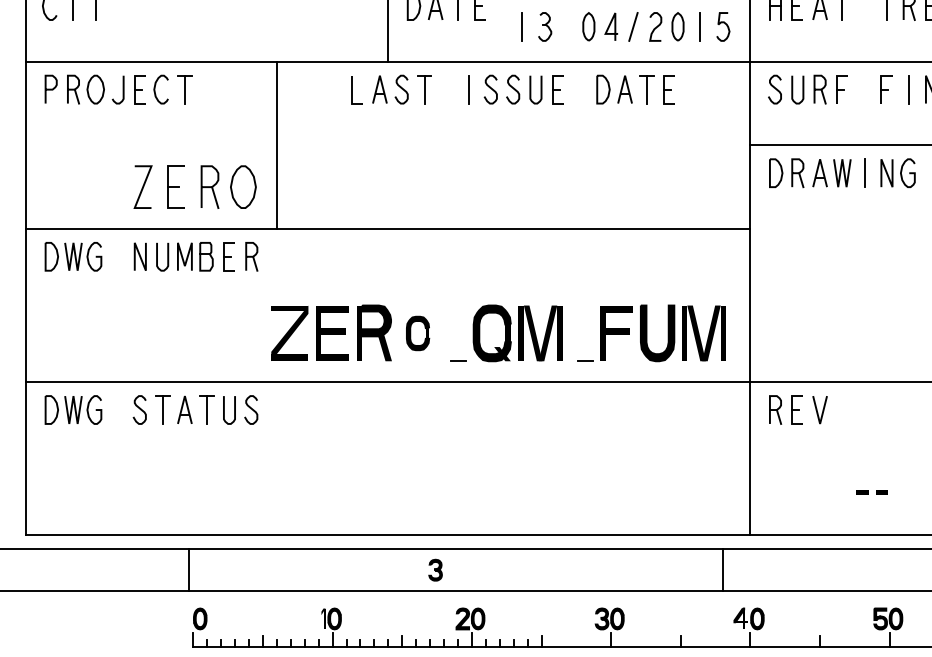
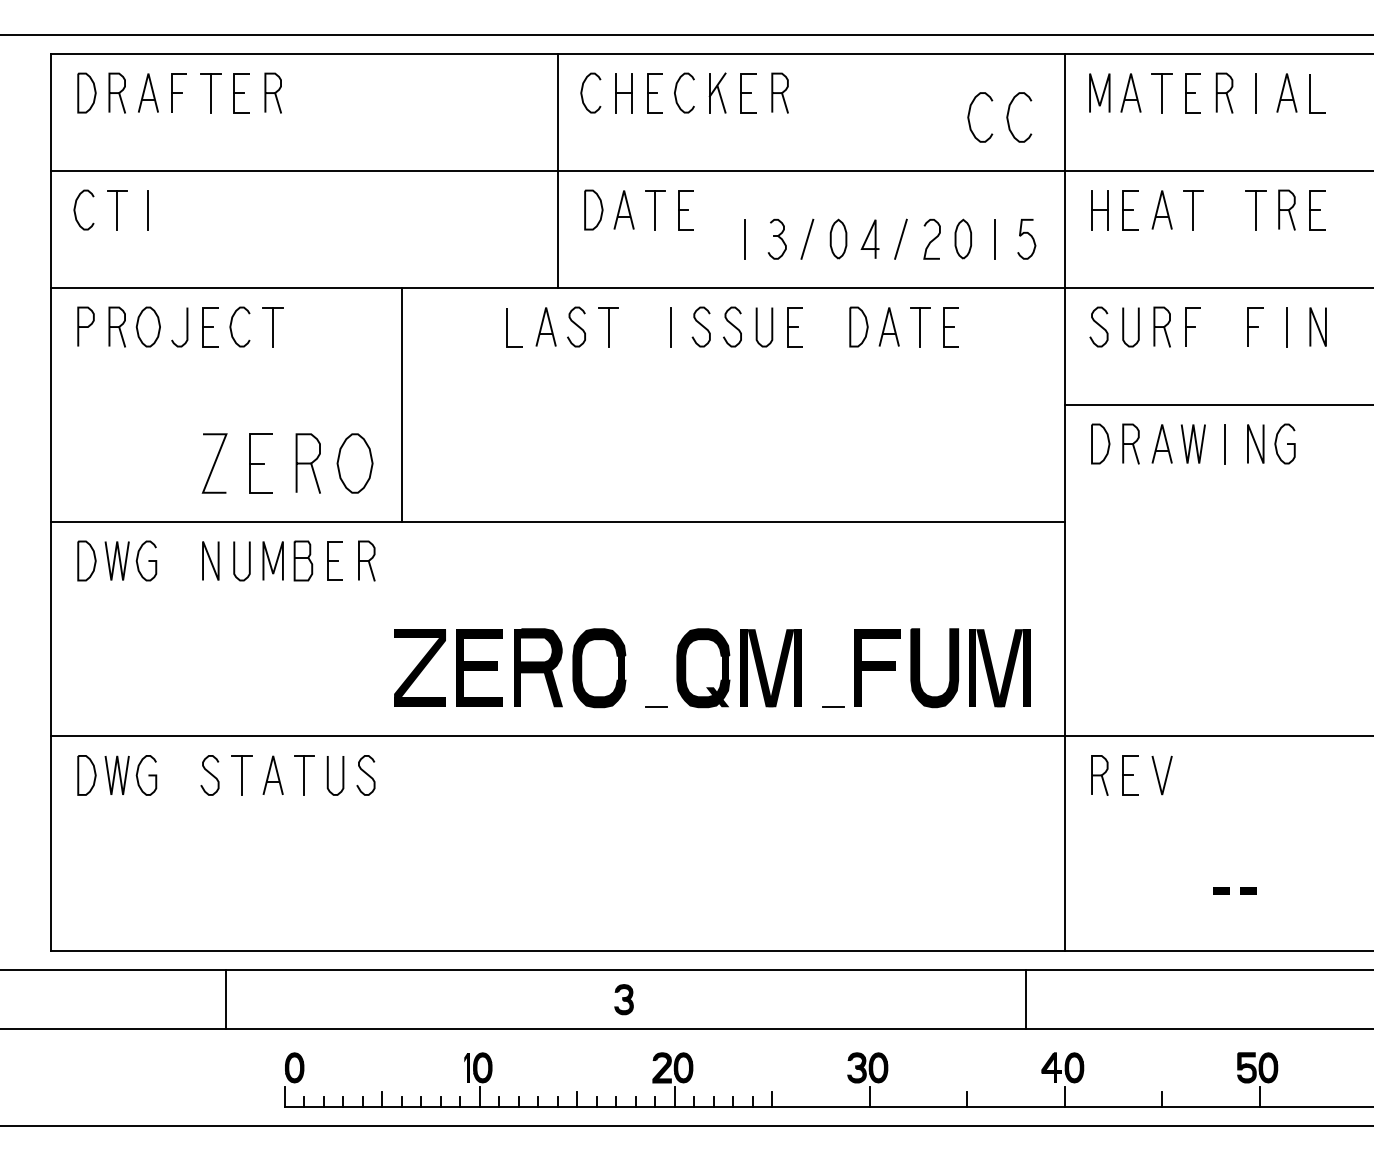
line: (566, 26) -> (807, 238), added
part: (418, 333) -> (599, 668), size x1.67
line: (188, 570) -> (226, 999), moved

